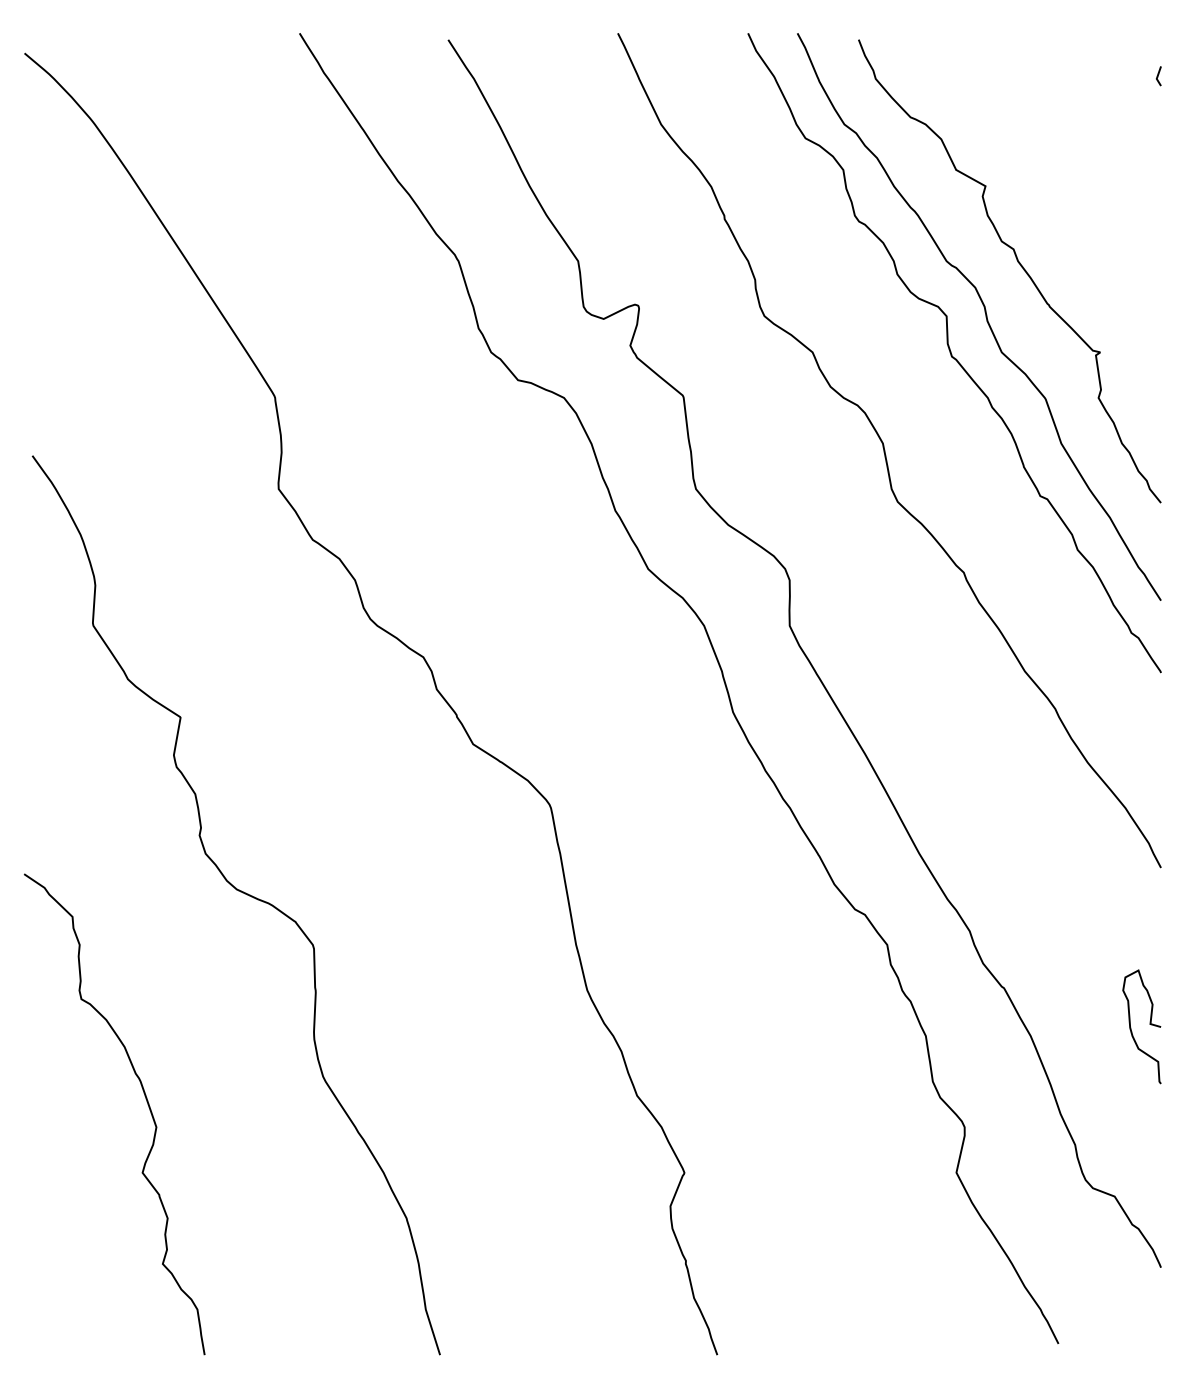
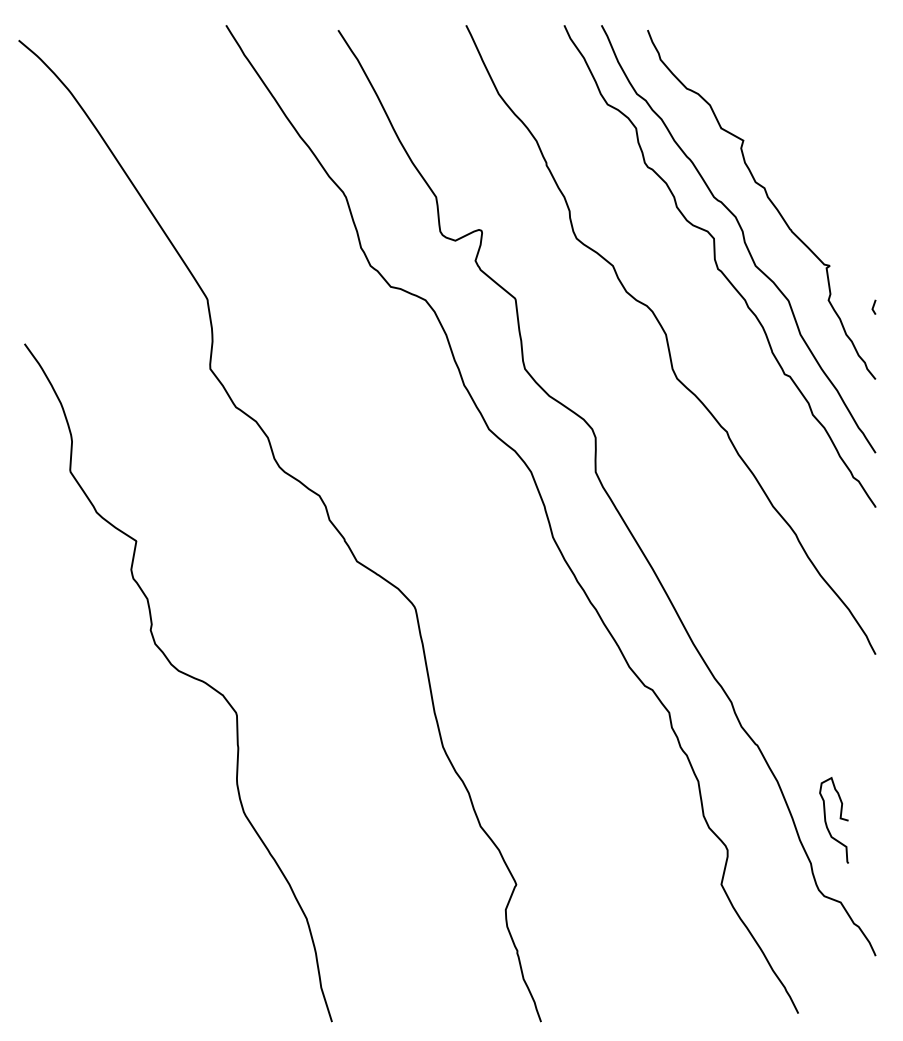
line: (1158, 76) -> (873, 307), moved
curve: (1149, 1024) -> (839, 818), moved
curve: (145, 1099) -> (109, 829), removed

